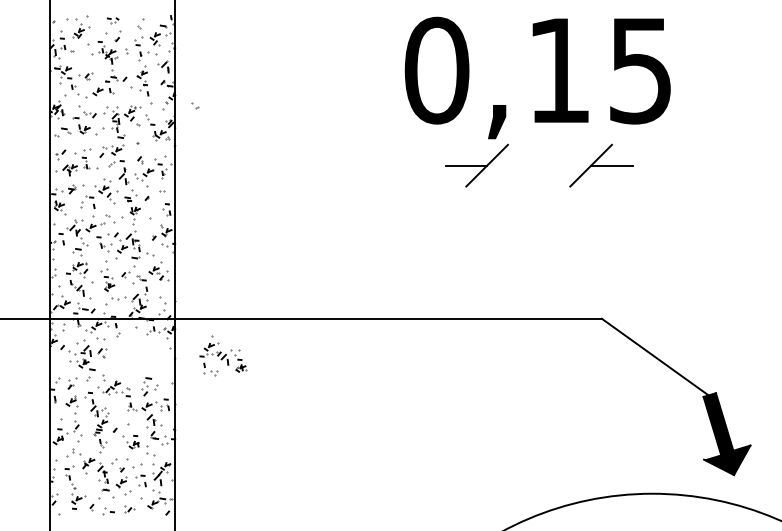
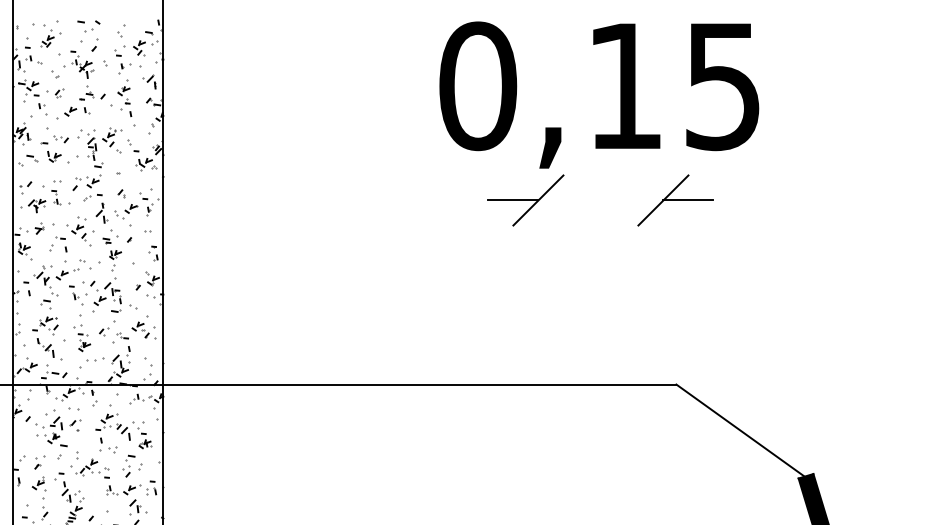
part: (112, 20) -> (88, 25), size x1.67
part: (195, 105) -> (55, 74), moved
part: (223, 355) -> (124, 428), moved

